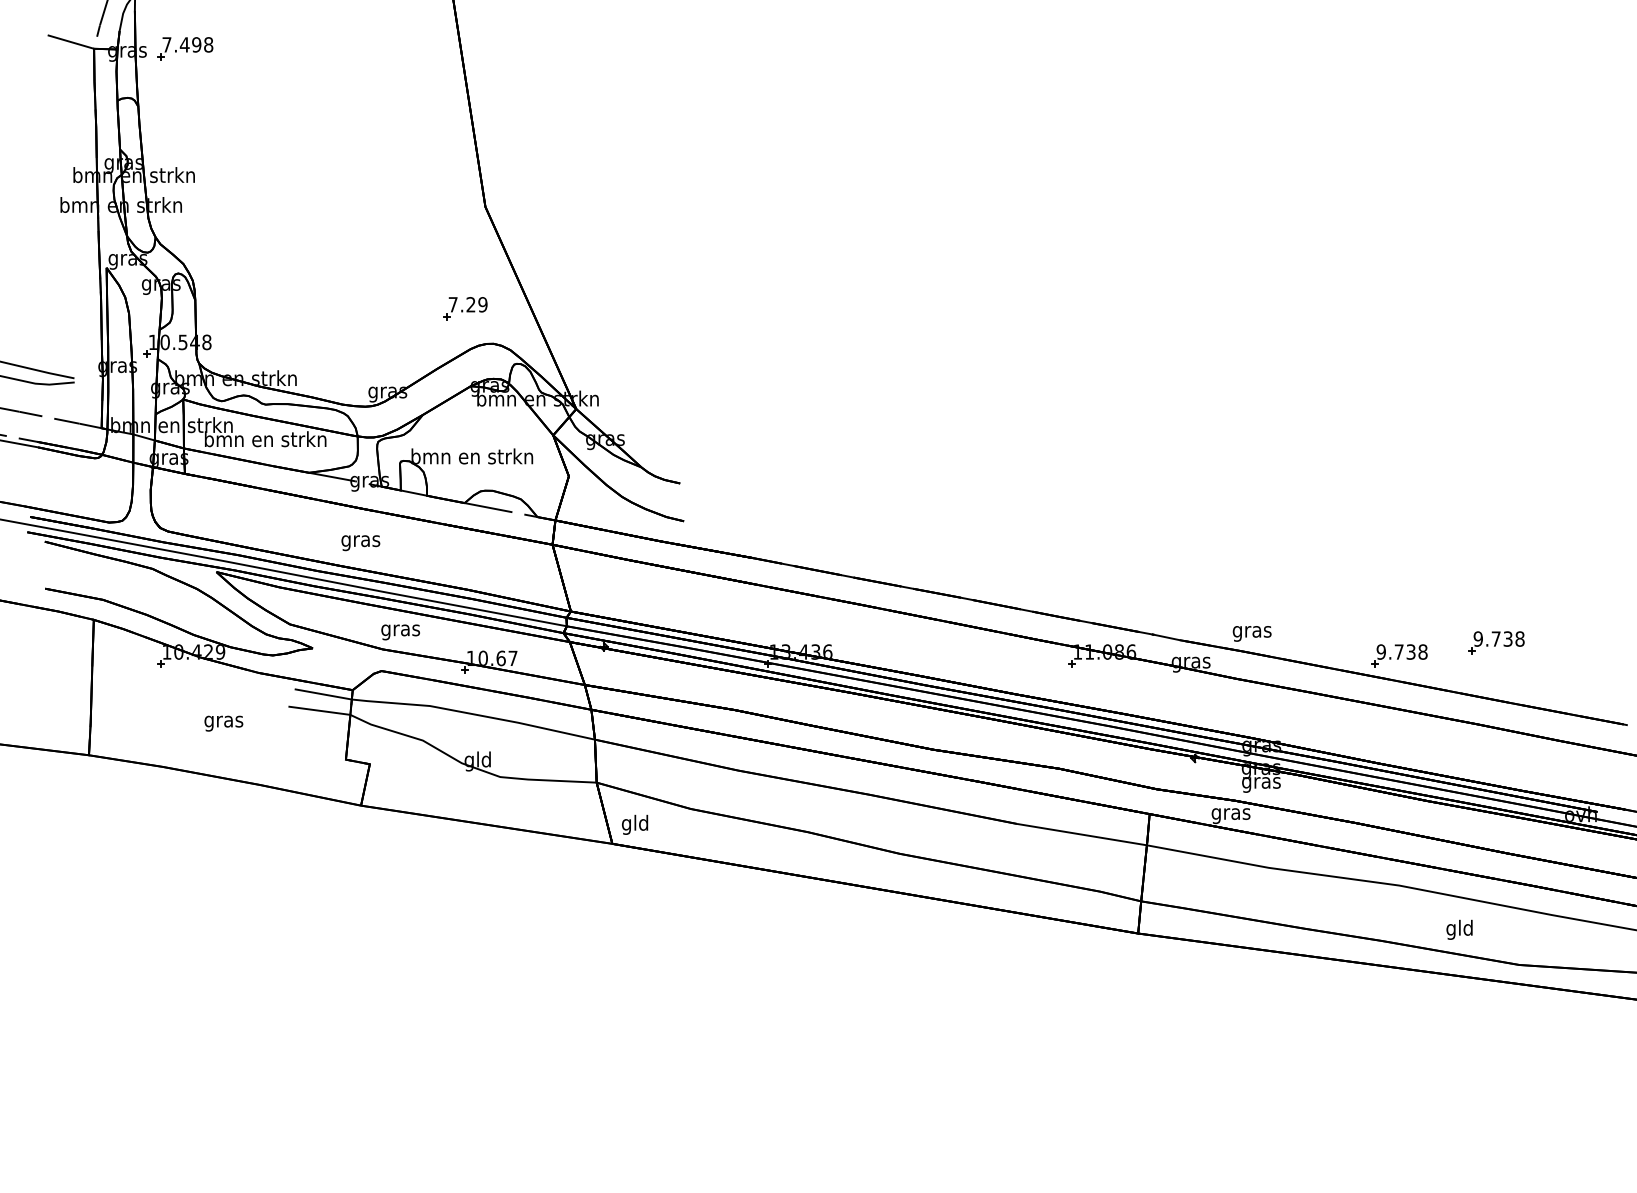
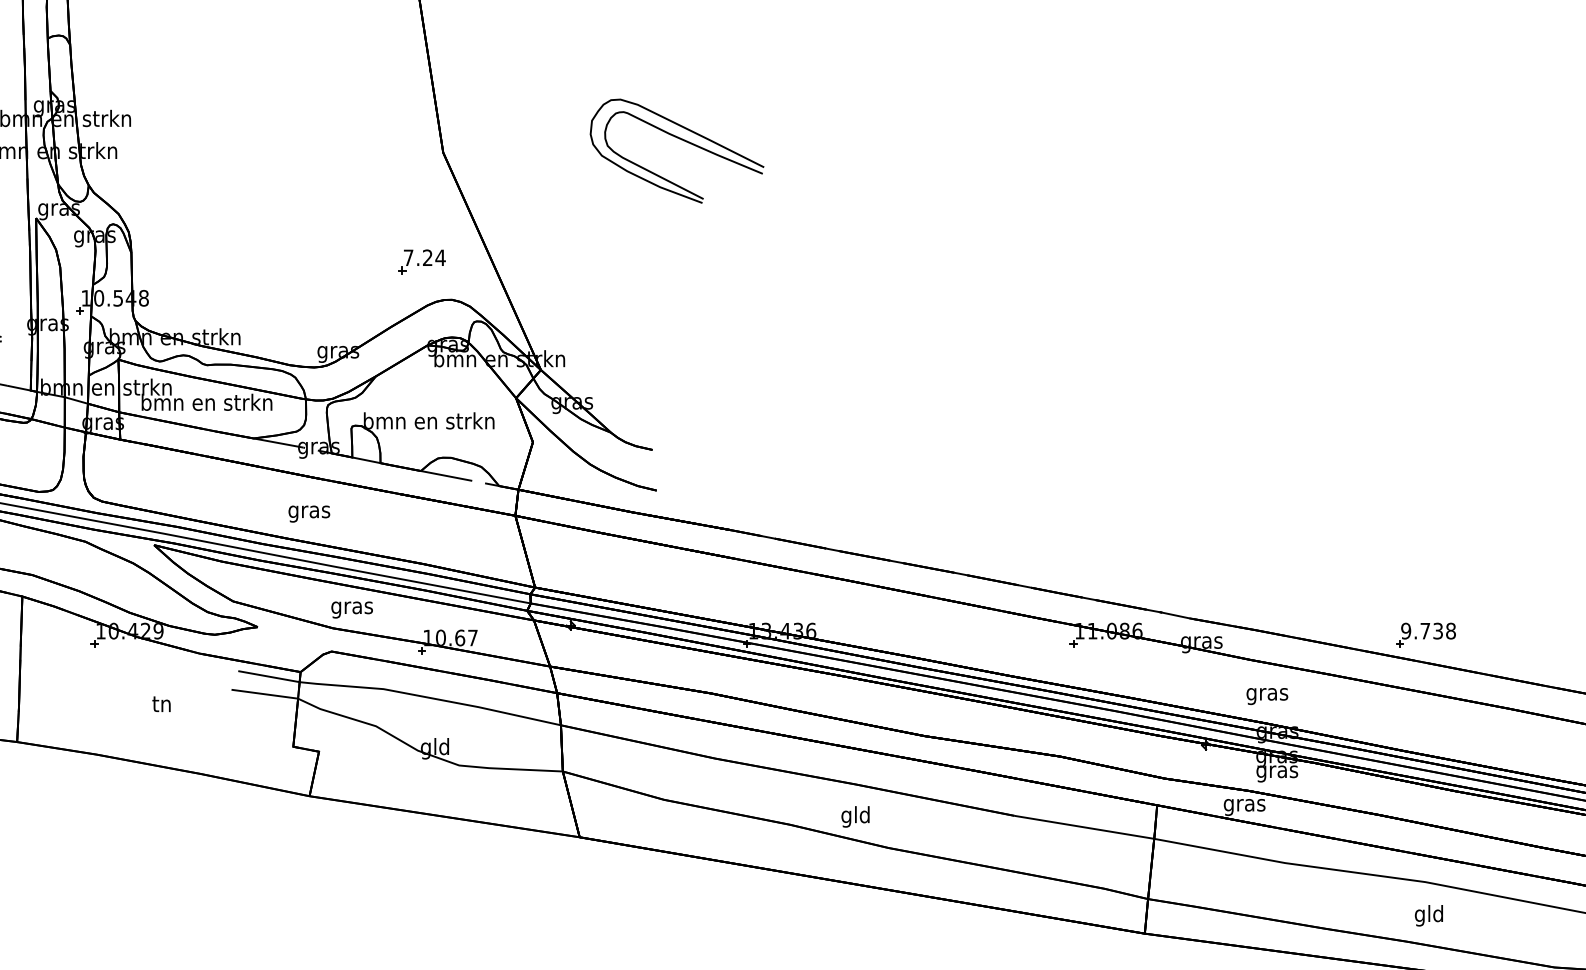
part: (706, 195) -> (680, 140), added
text: (482, 304) -> (440, 257), 7.29 -> 7.24
text: (1251, 633) -> (1266, 696), moved
part: (1496, 642) -> (1529, 620), removed
text: (223, 721) -> (161, 705), gras -> tn
text: (635, 824) -> (856, 816), moved
text: (1459, 929) -> (1428, 915), moved

